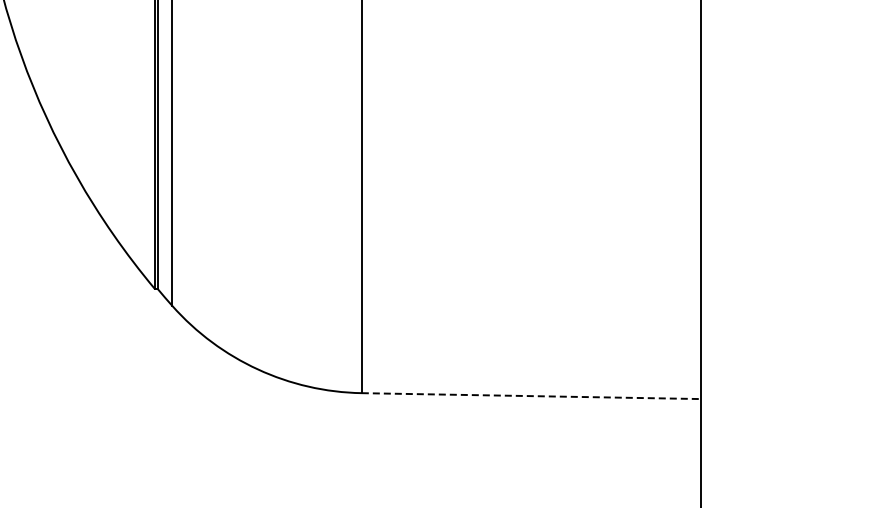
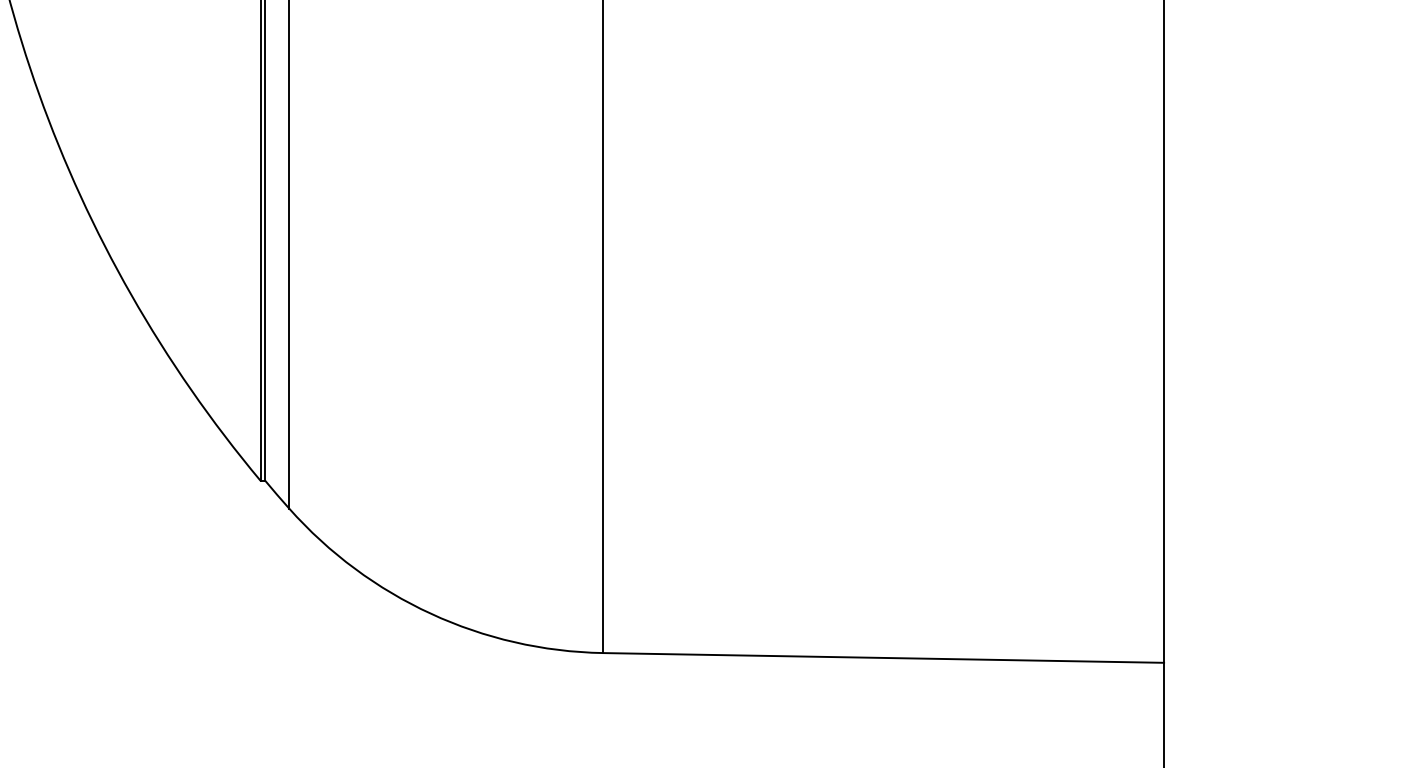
line: (531, 396) -> (884, 658), dashed -> solid

